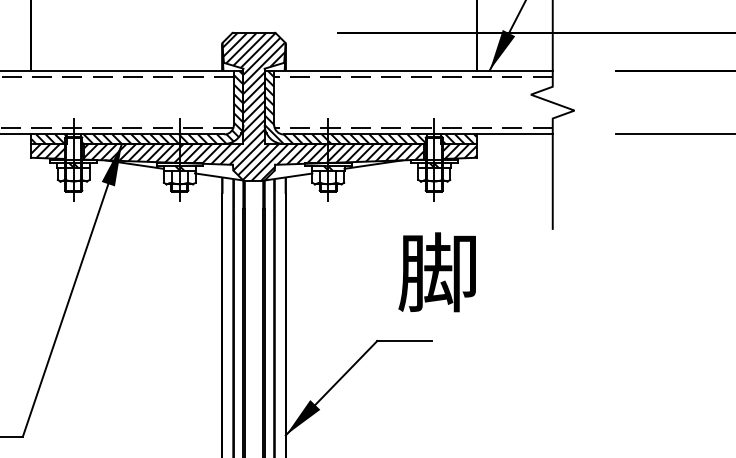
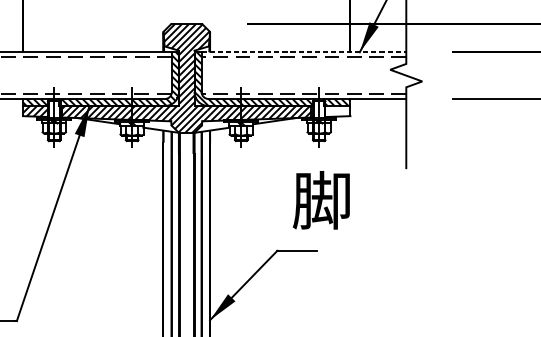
line: (413, 70) -> (303, 52), solid -> dashed
hatch: (459, 151) -> (337, 111), removed

